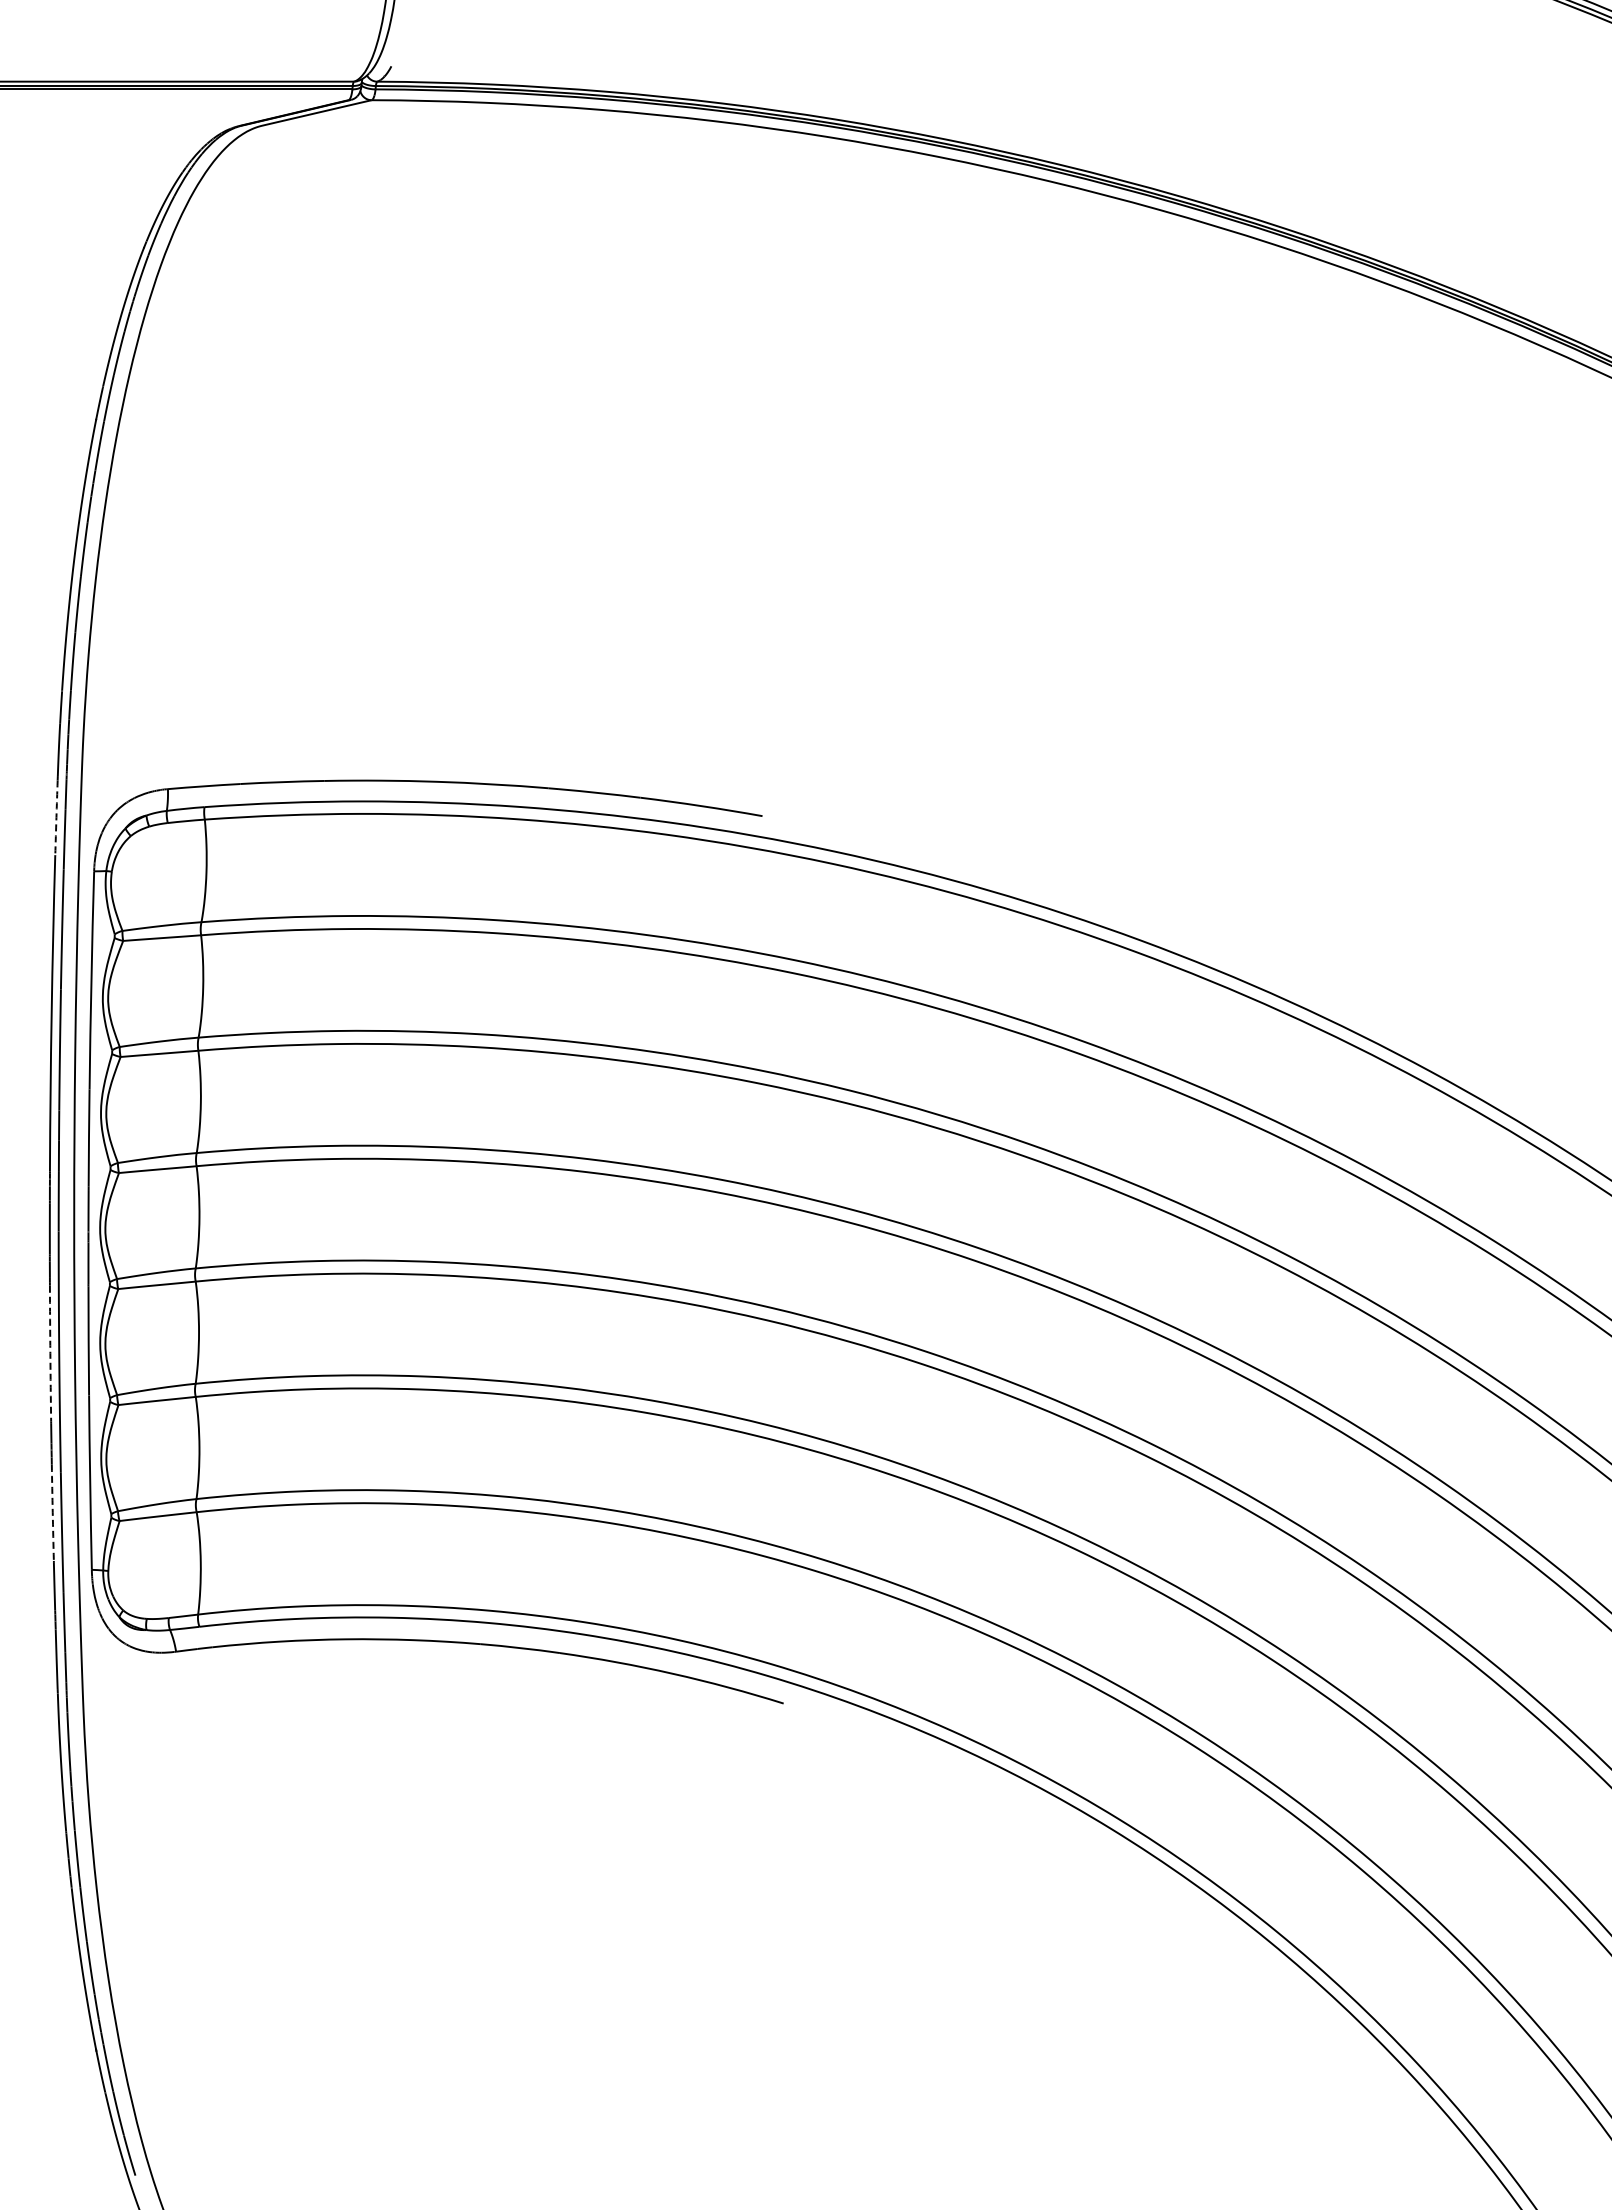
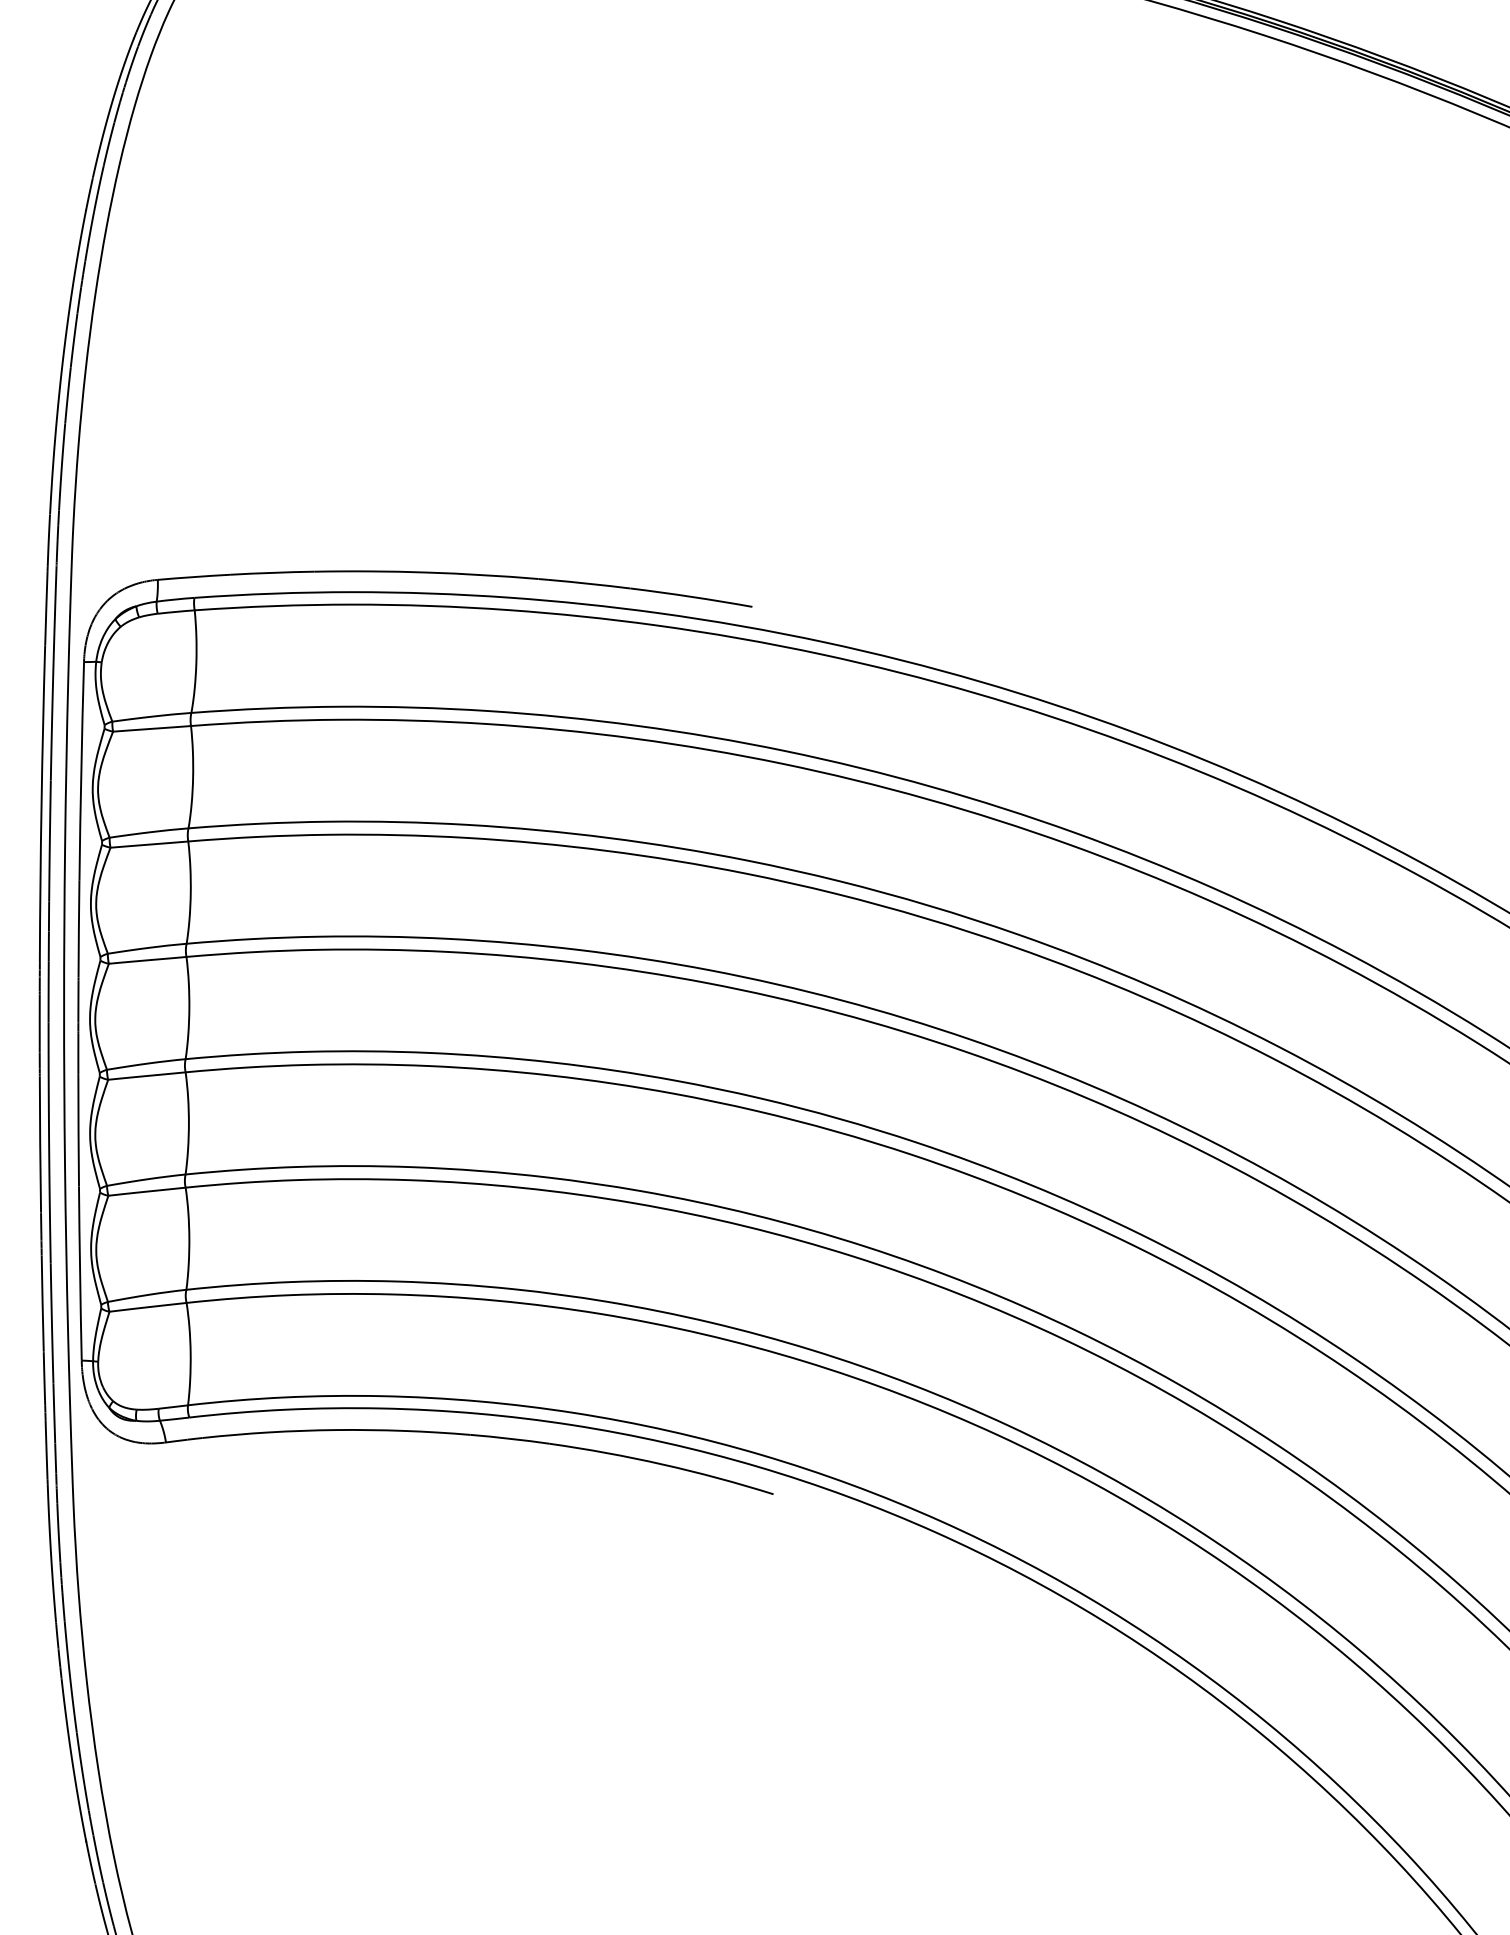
arc: (56, 817) -> (46, 608), dashed -> solid
arc: (50, 1353) -> (40, 1144), dashed -> solid
arc: (52, 1512) -> (42, 1303), dashed -> solid

